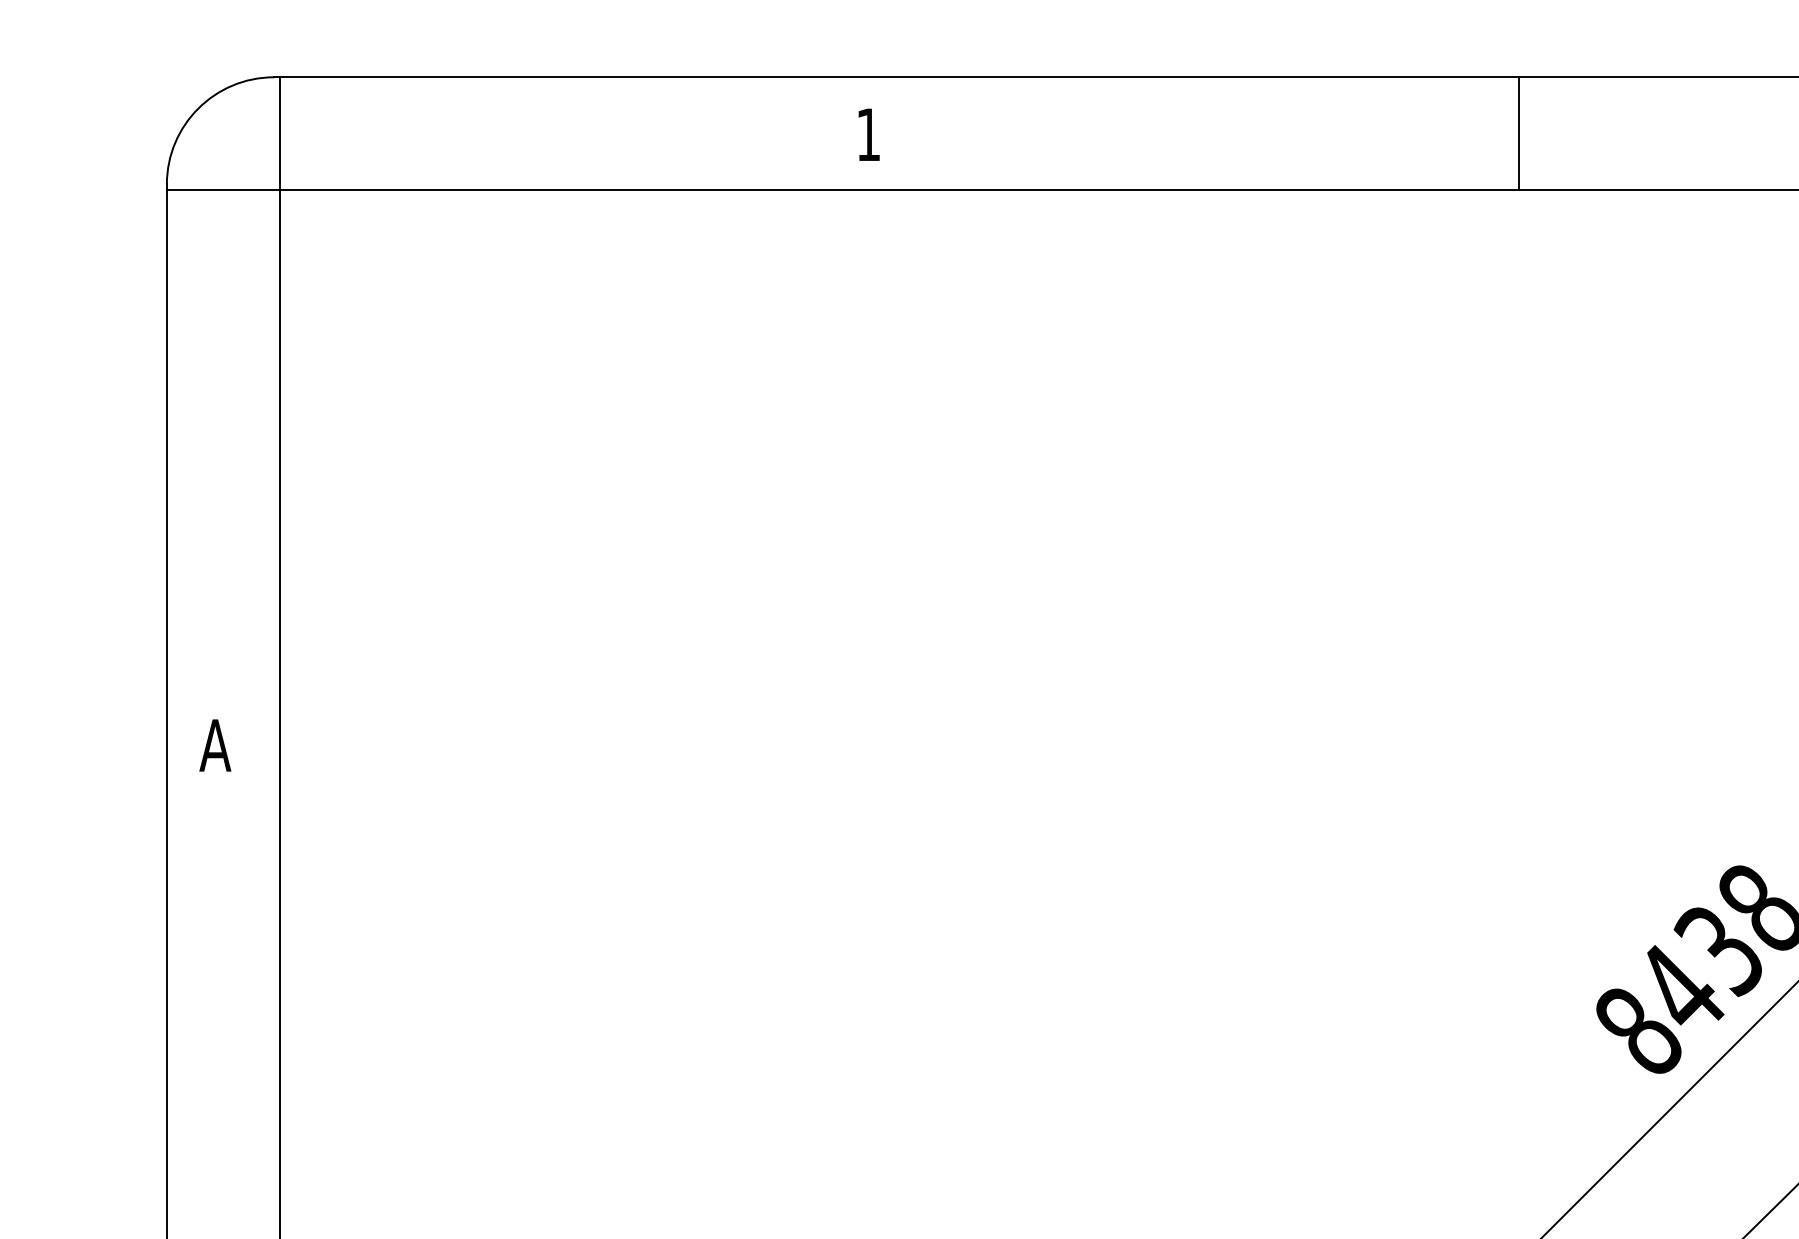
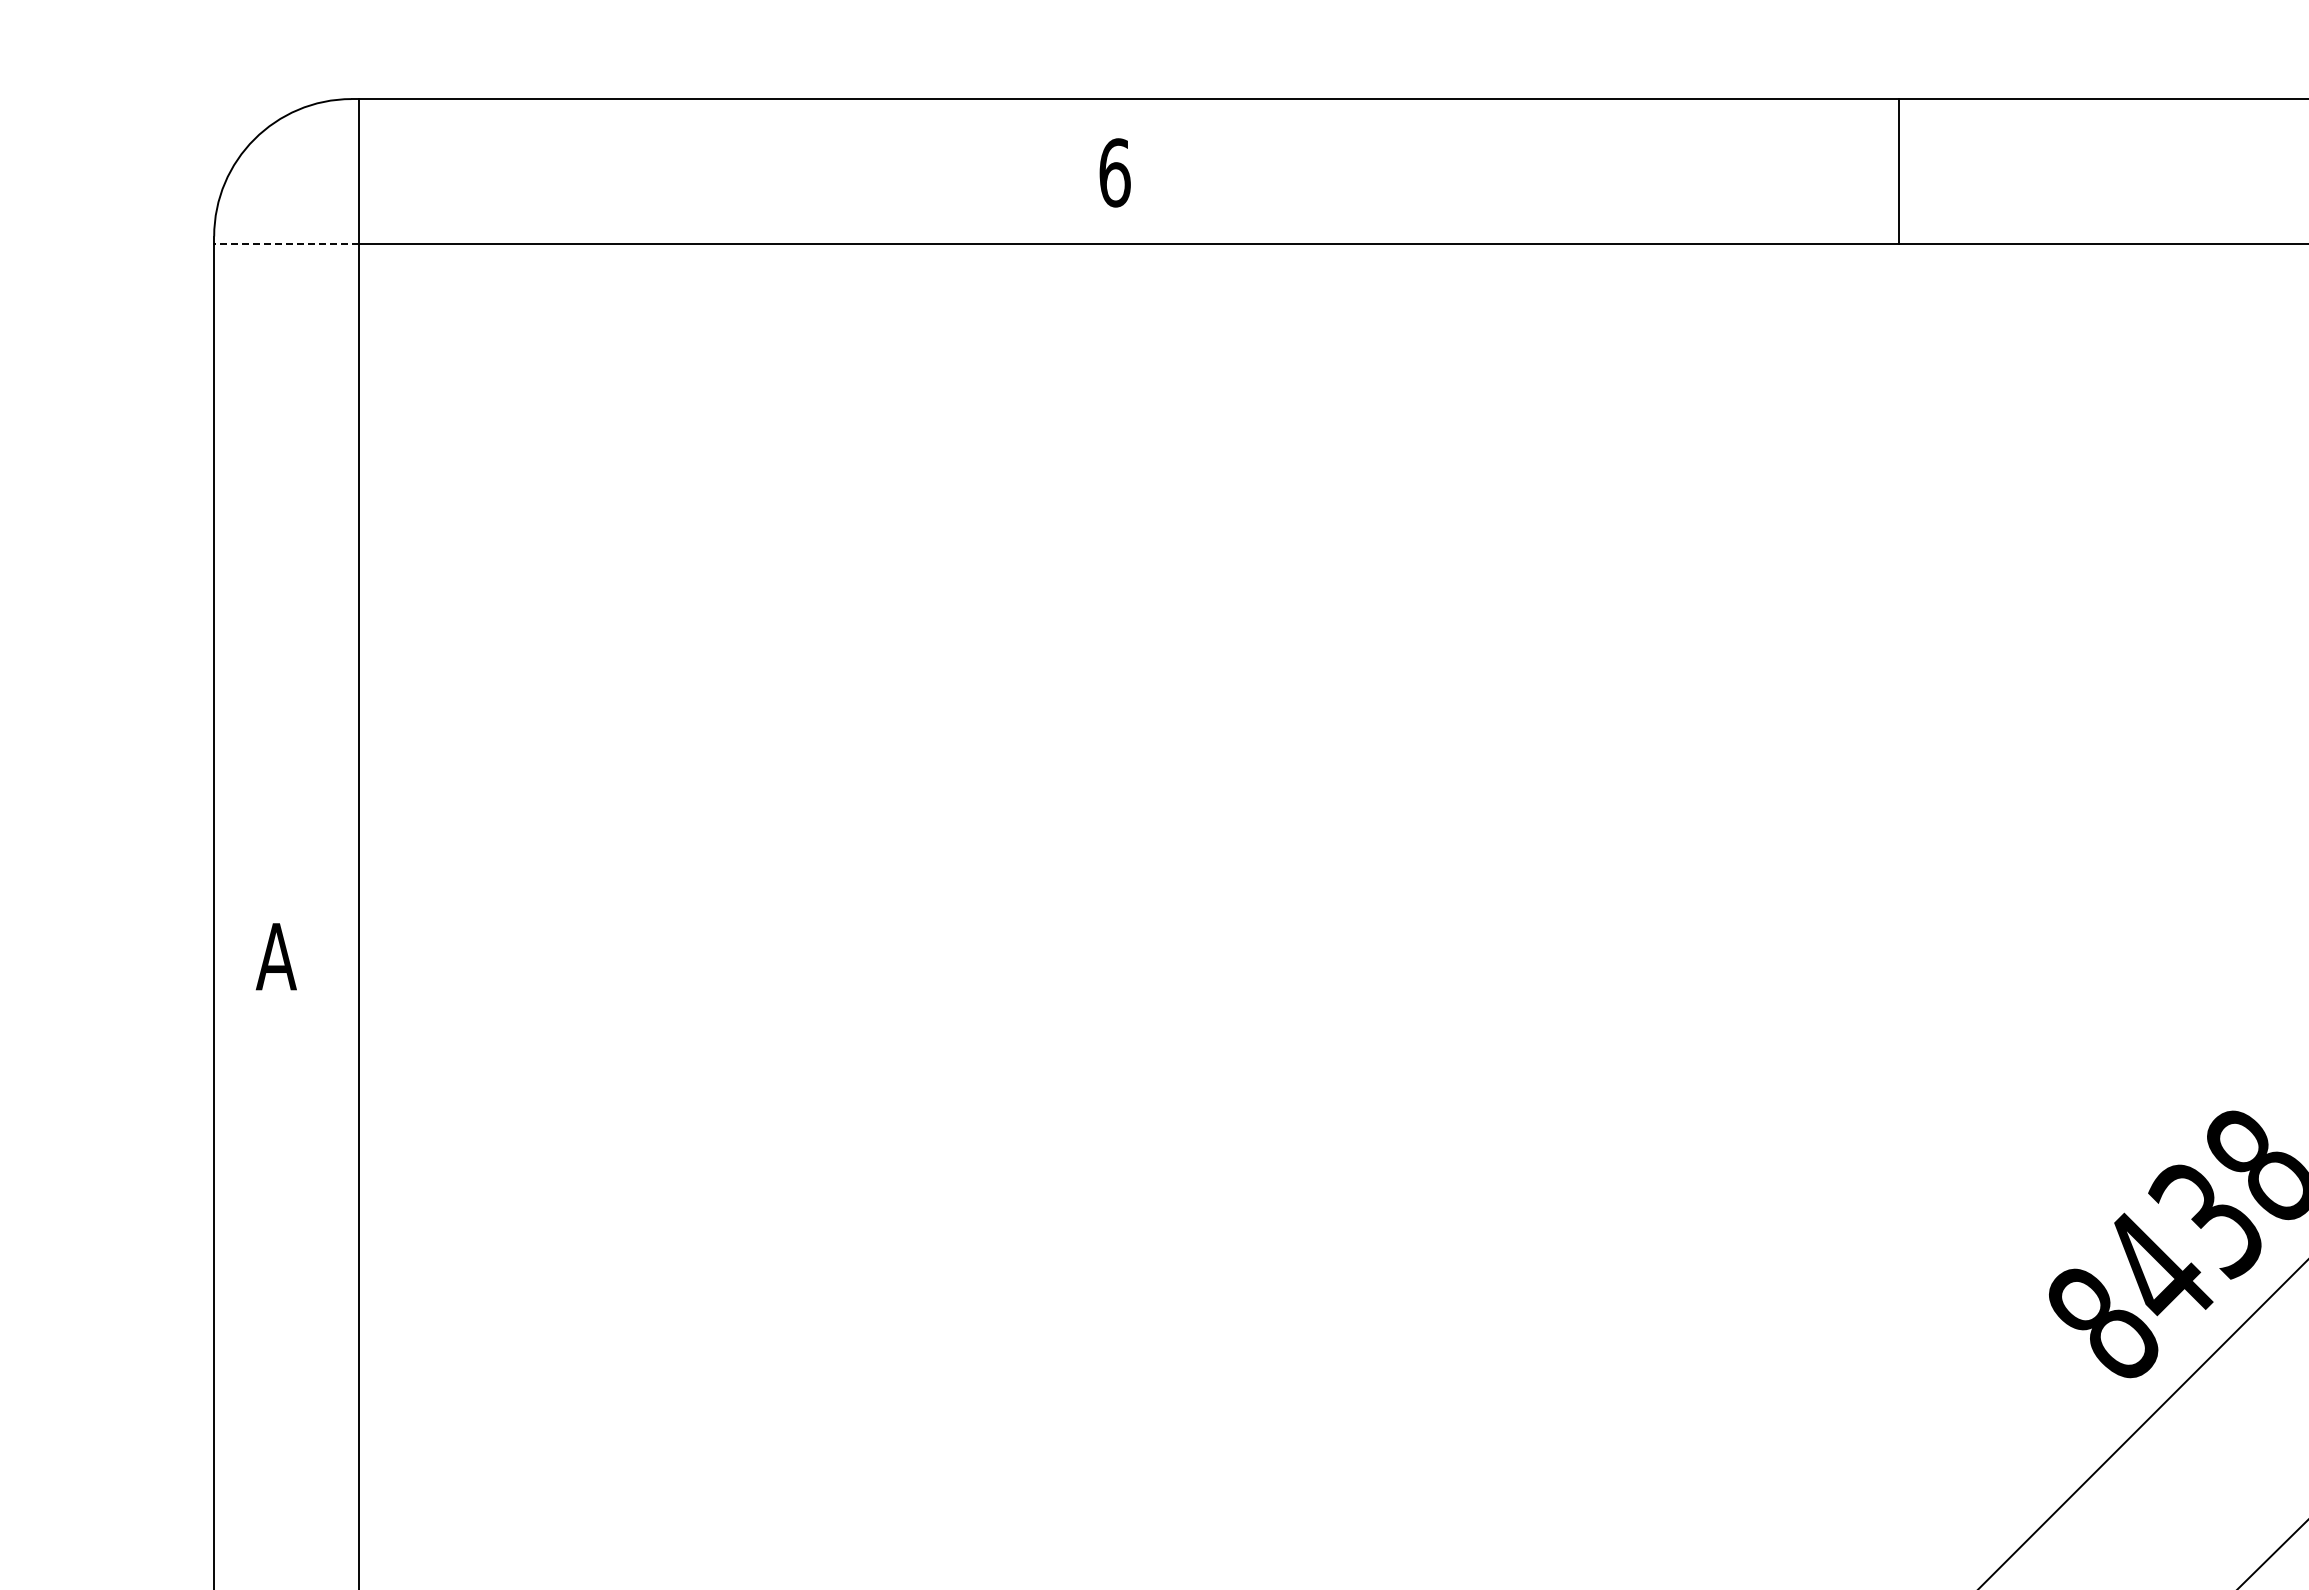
line: (1519, 133) -> (1899, 171), moved
text: (868, 134) -> (1114, 172), 1 -> 6
line: (223, 189) -> (286, 243), solid -> dashed

